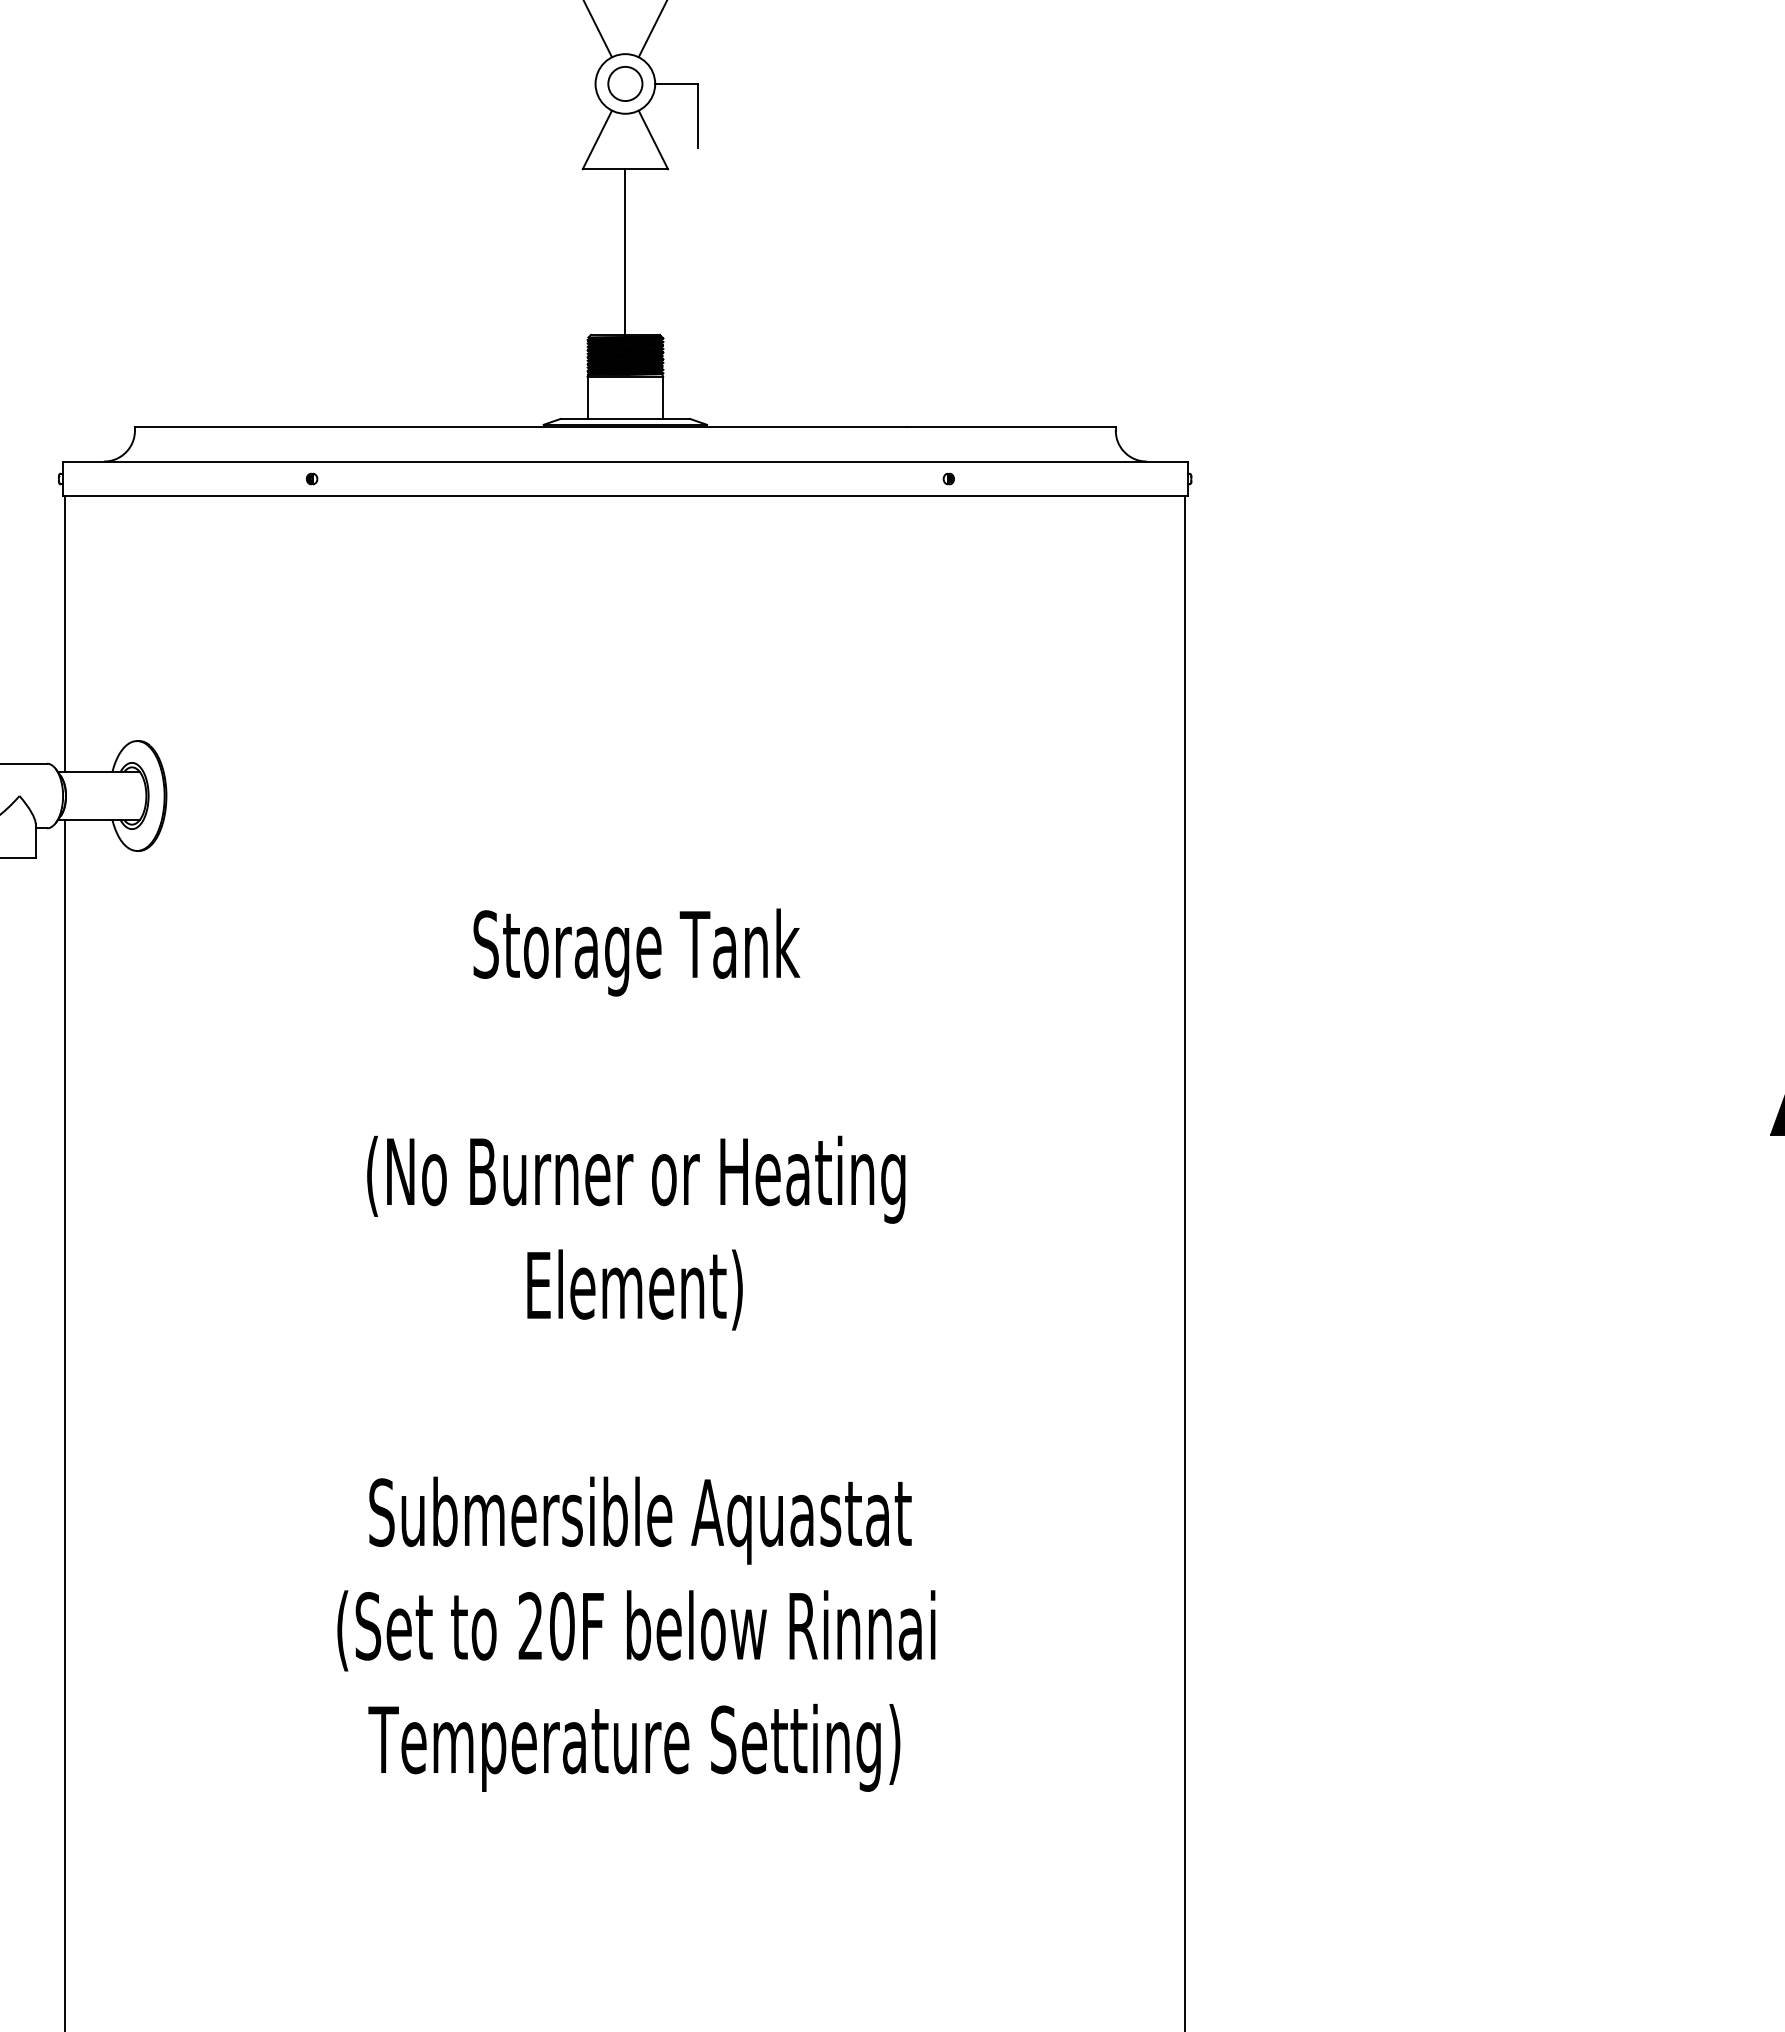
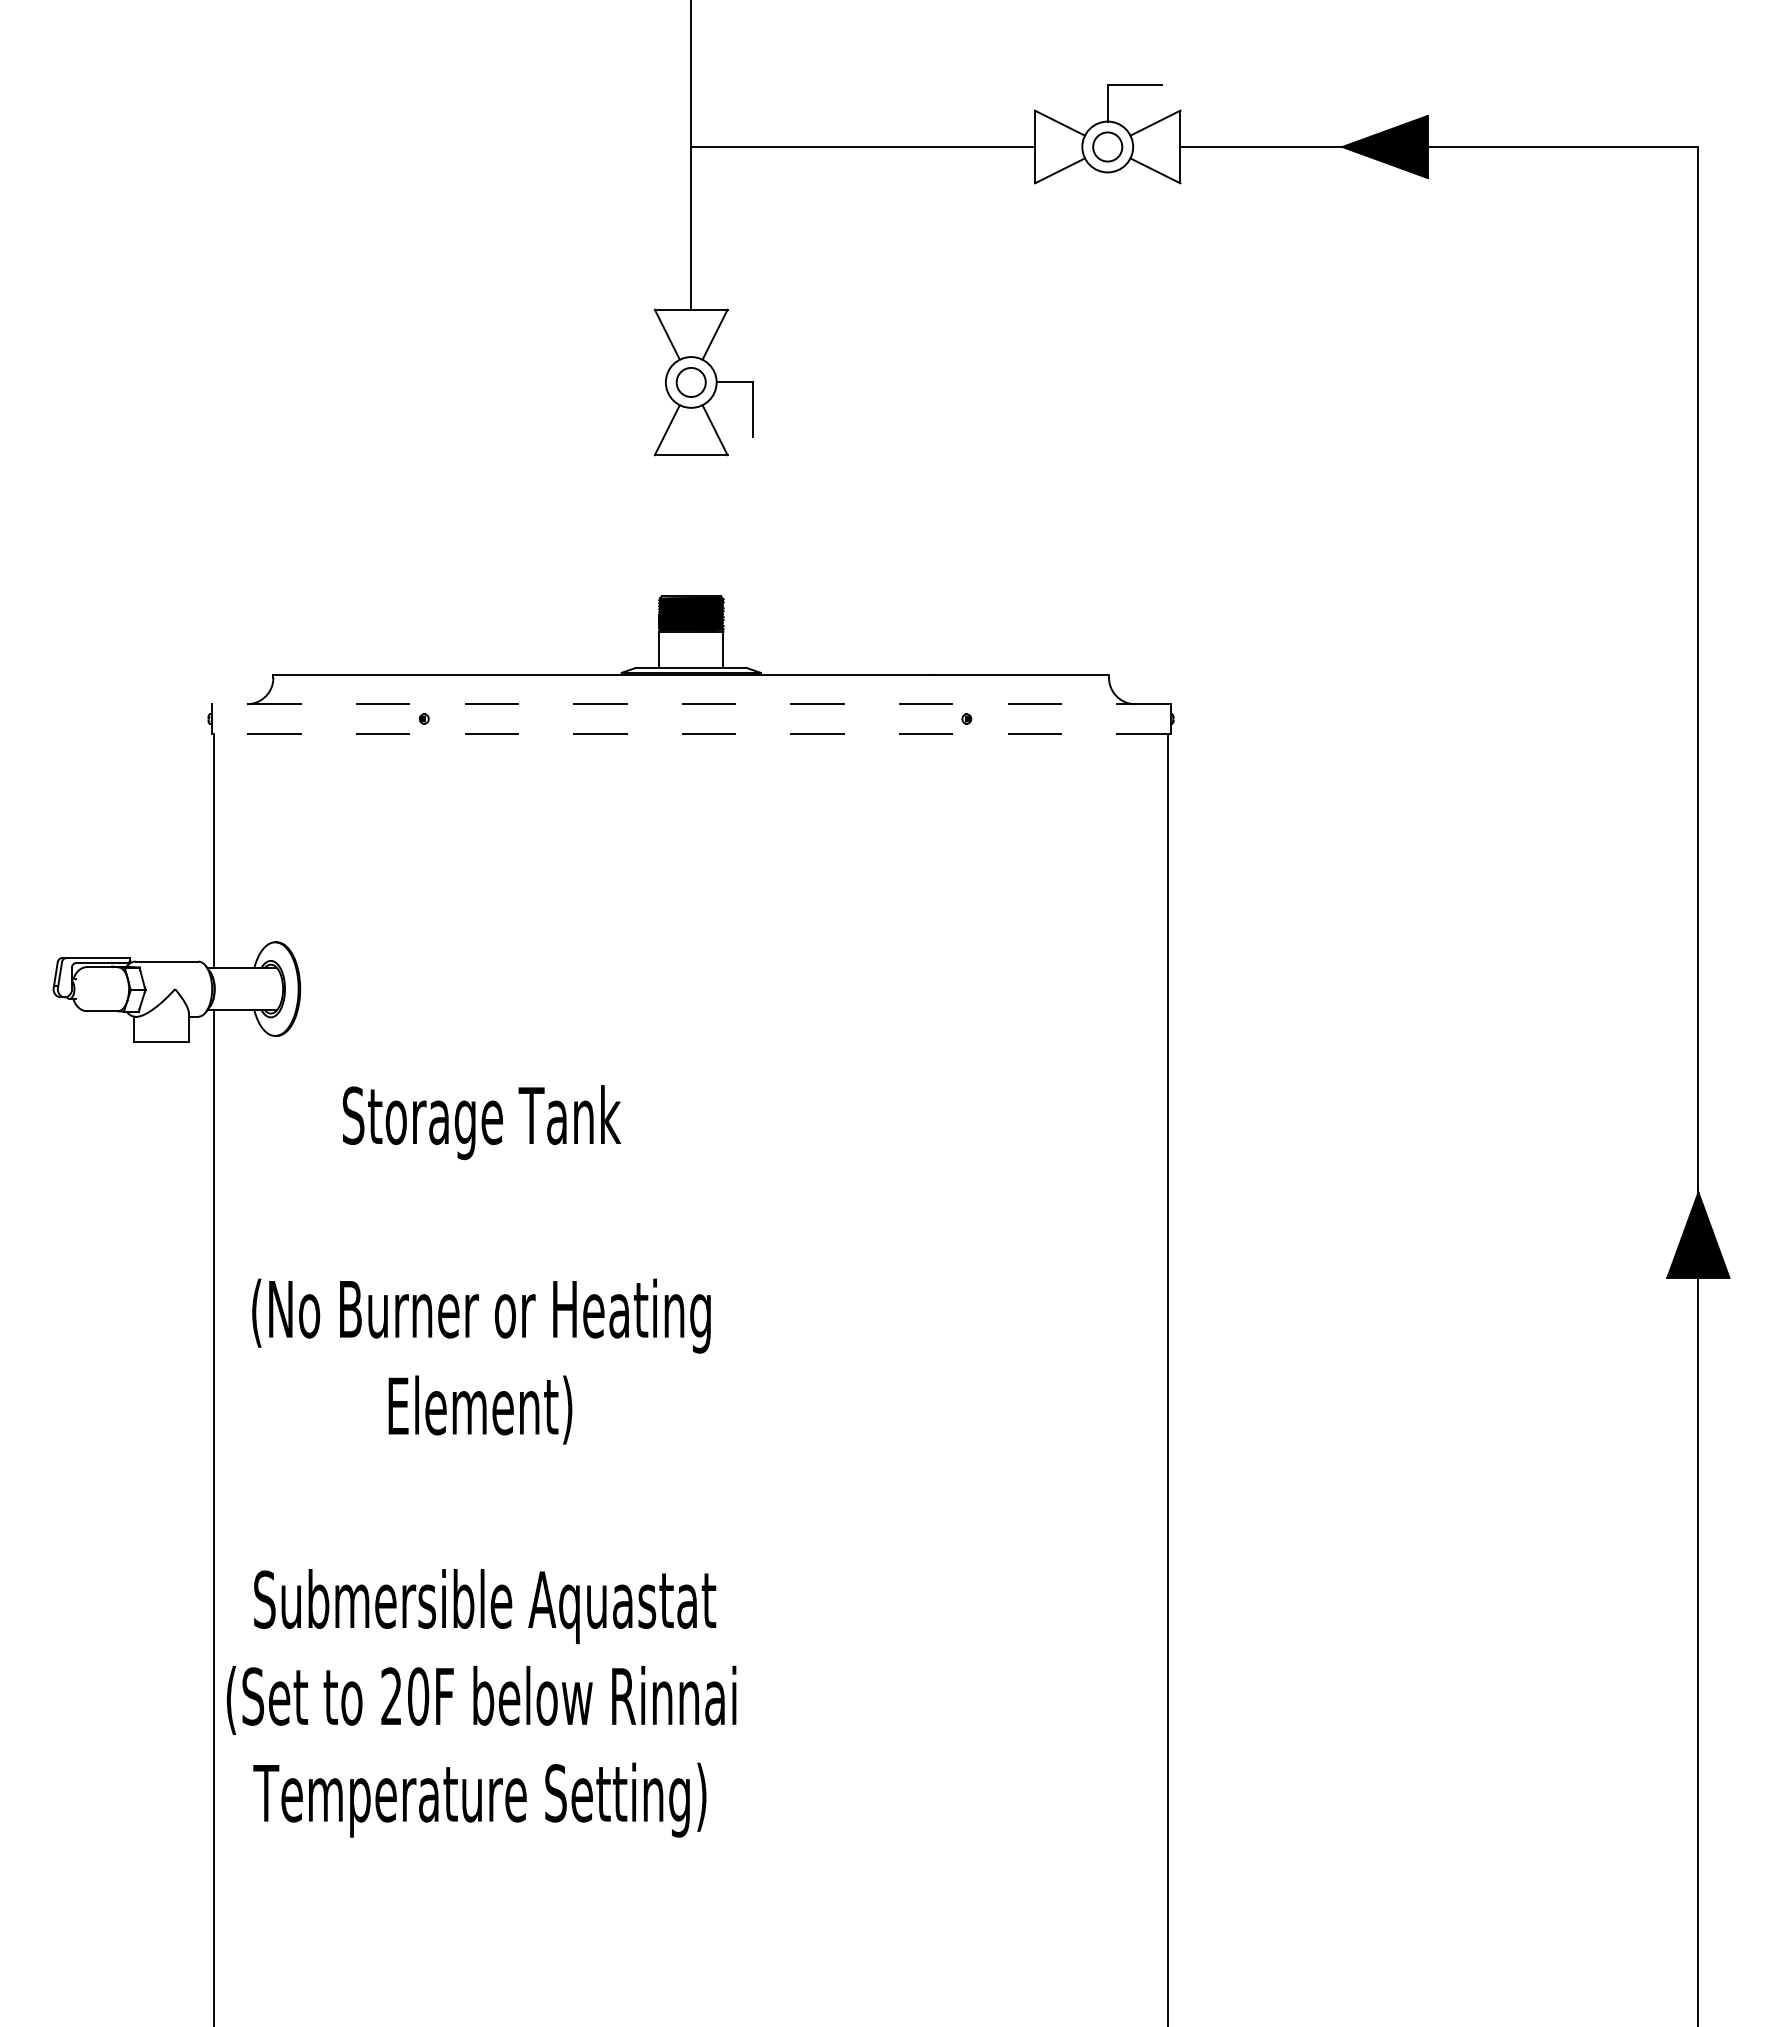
line: (625, 253) -> (691, 526), removed
line: (624, 461) -> (690, 704), solid -> dashed
line: (624, 495) -> (690, 733), solid -> dashed
text: (636, 1350) -> (481, 1461), moved

